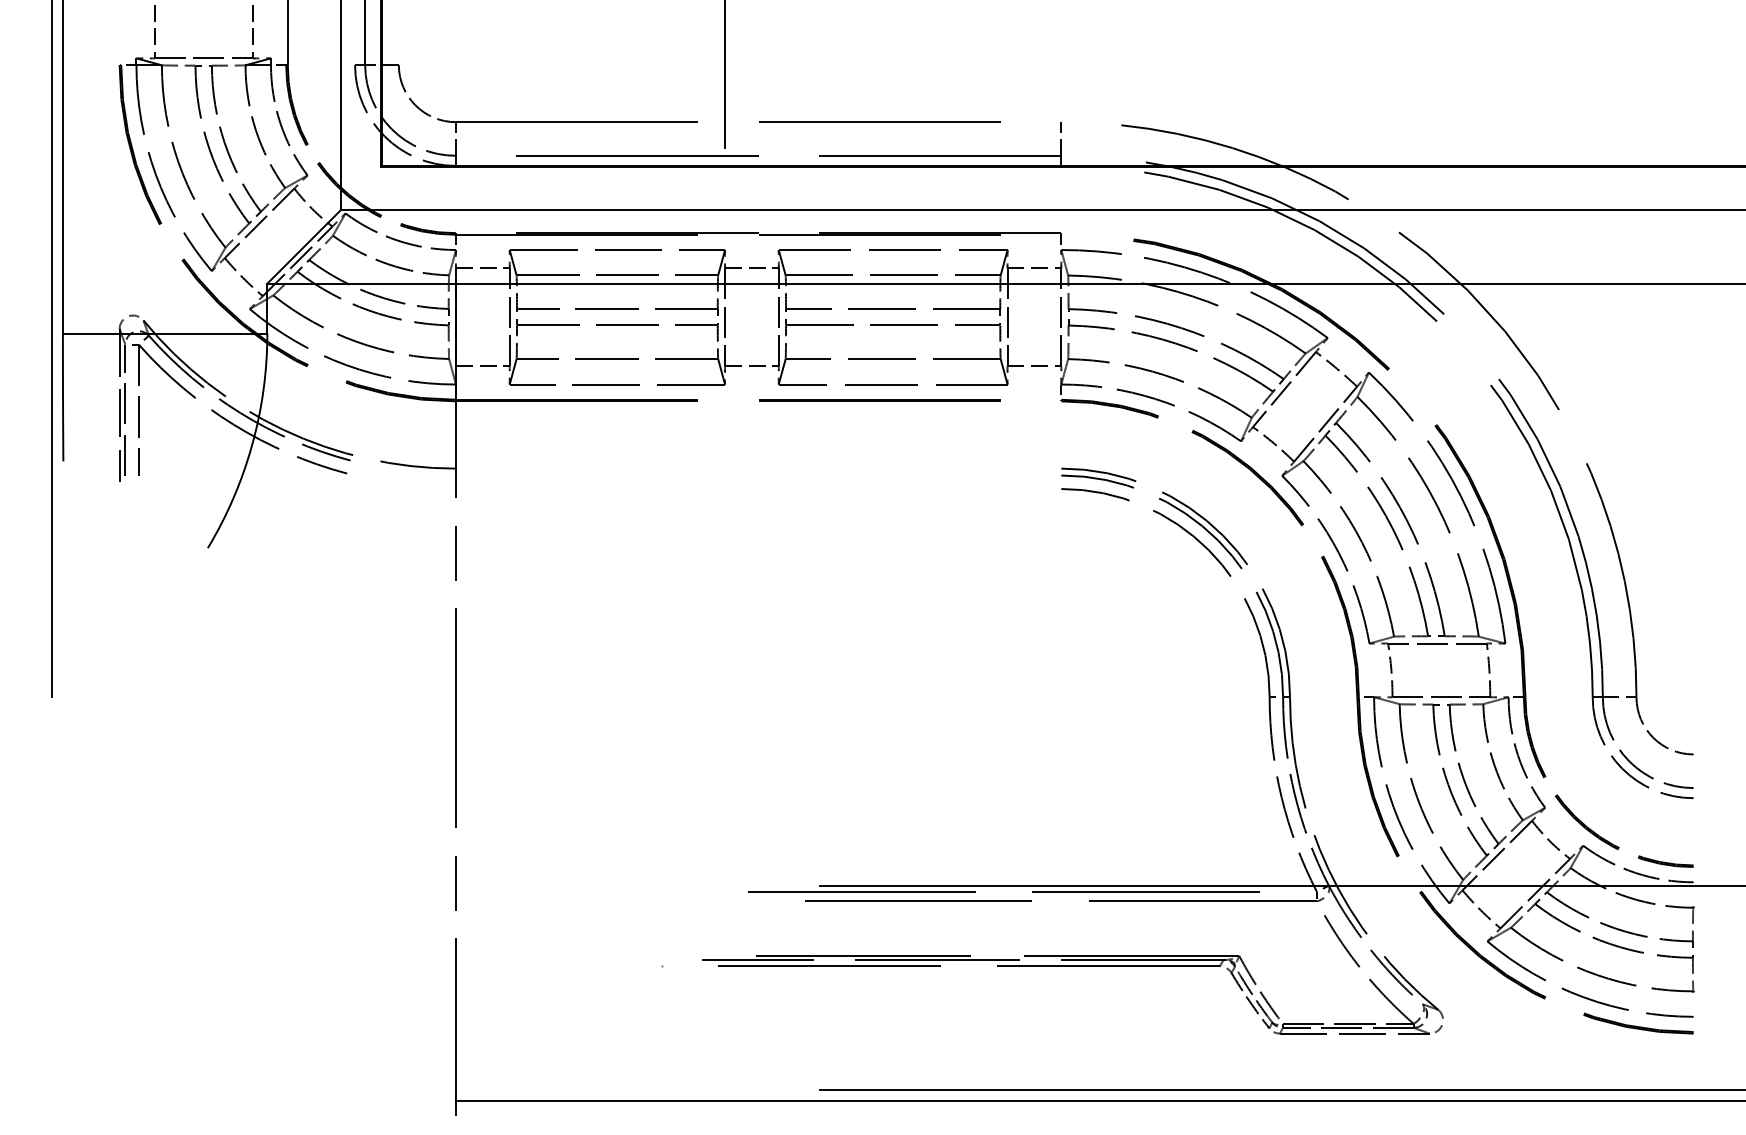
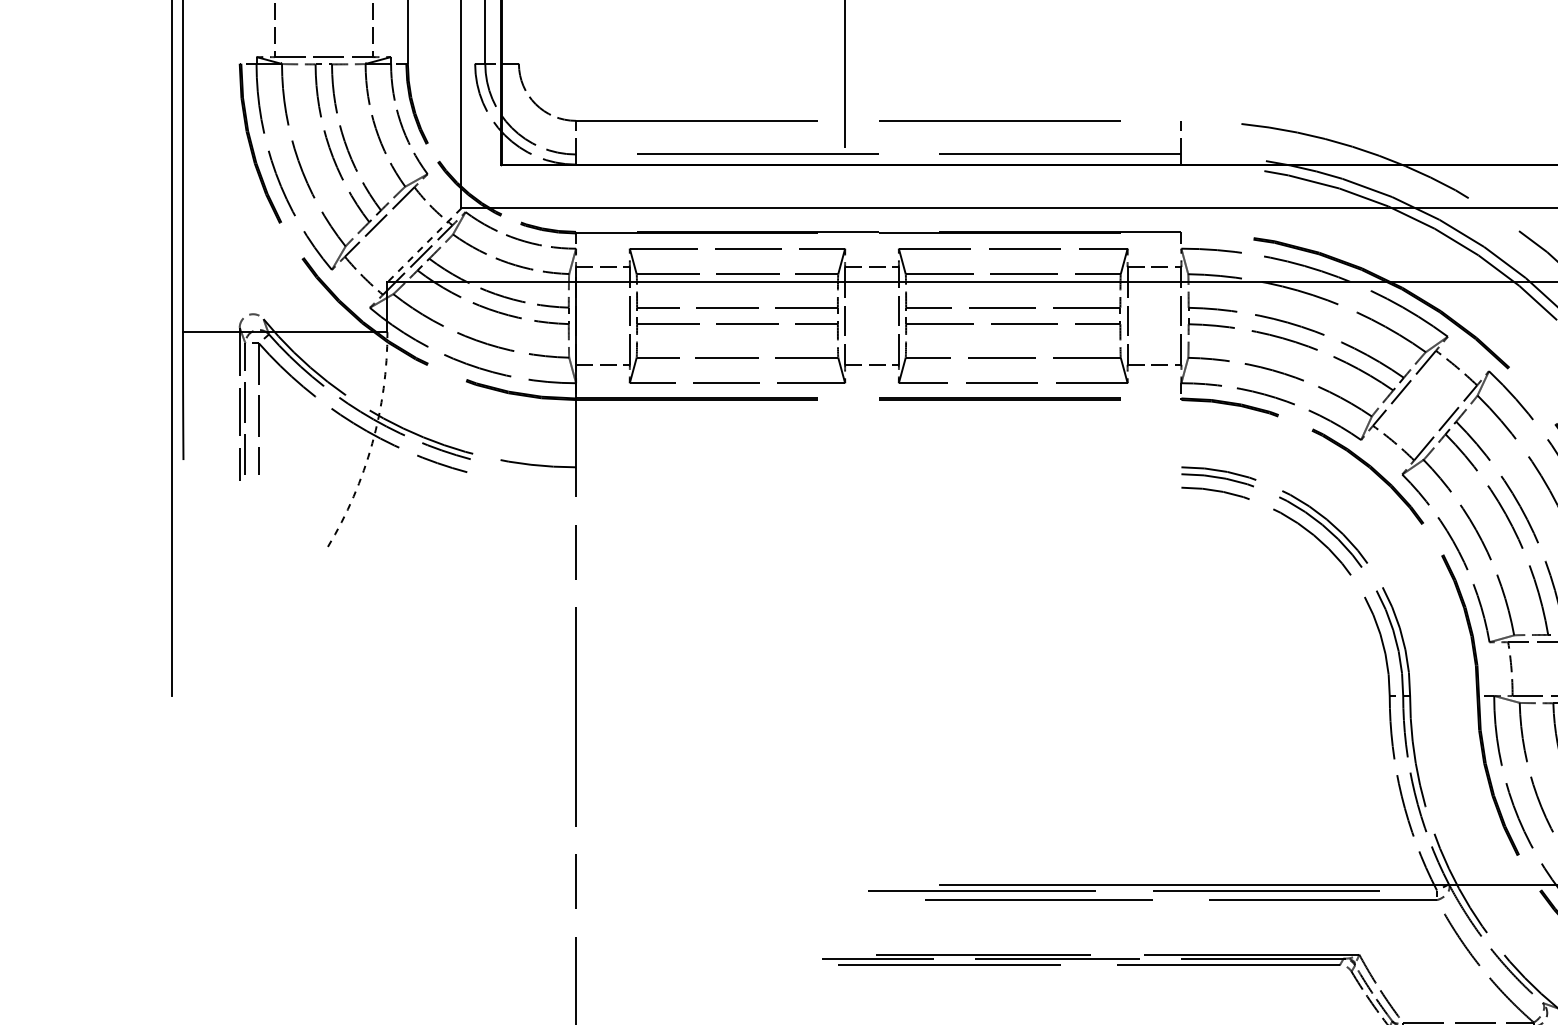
line: (304, 247) -> (424, 246), solid -> dashed
arc: (252, 444) -> (372, 443), solid -> dashed

